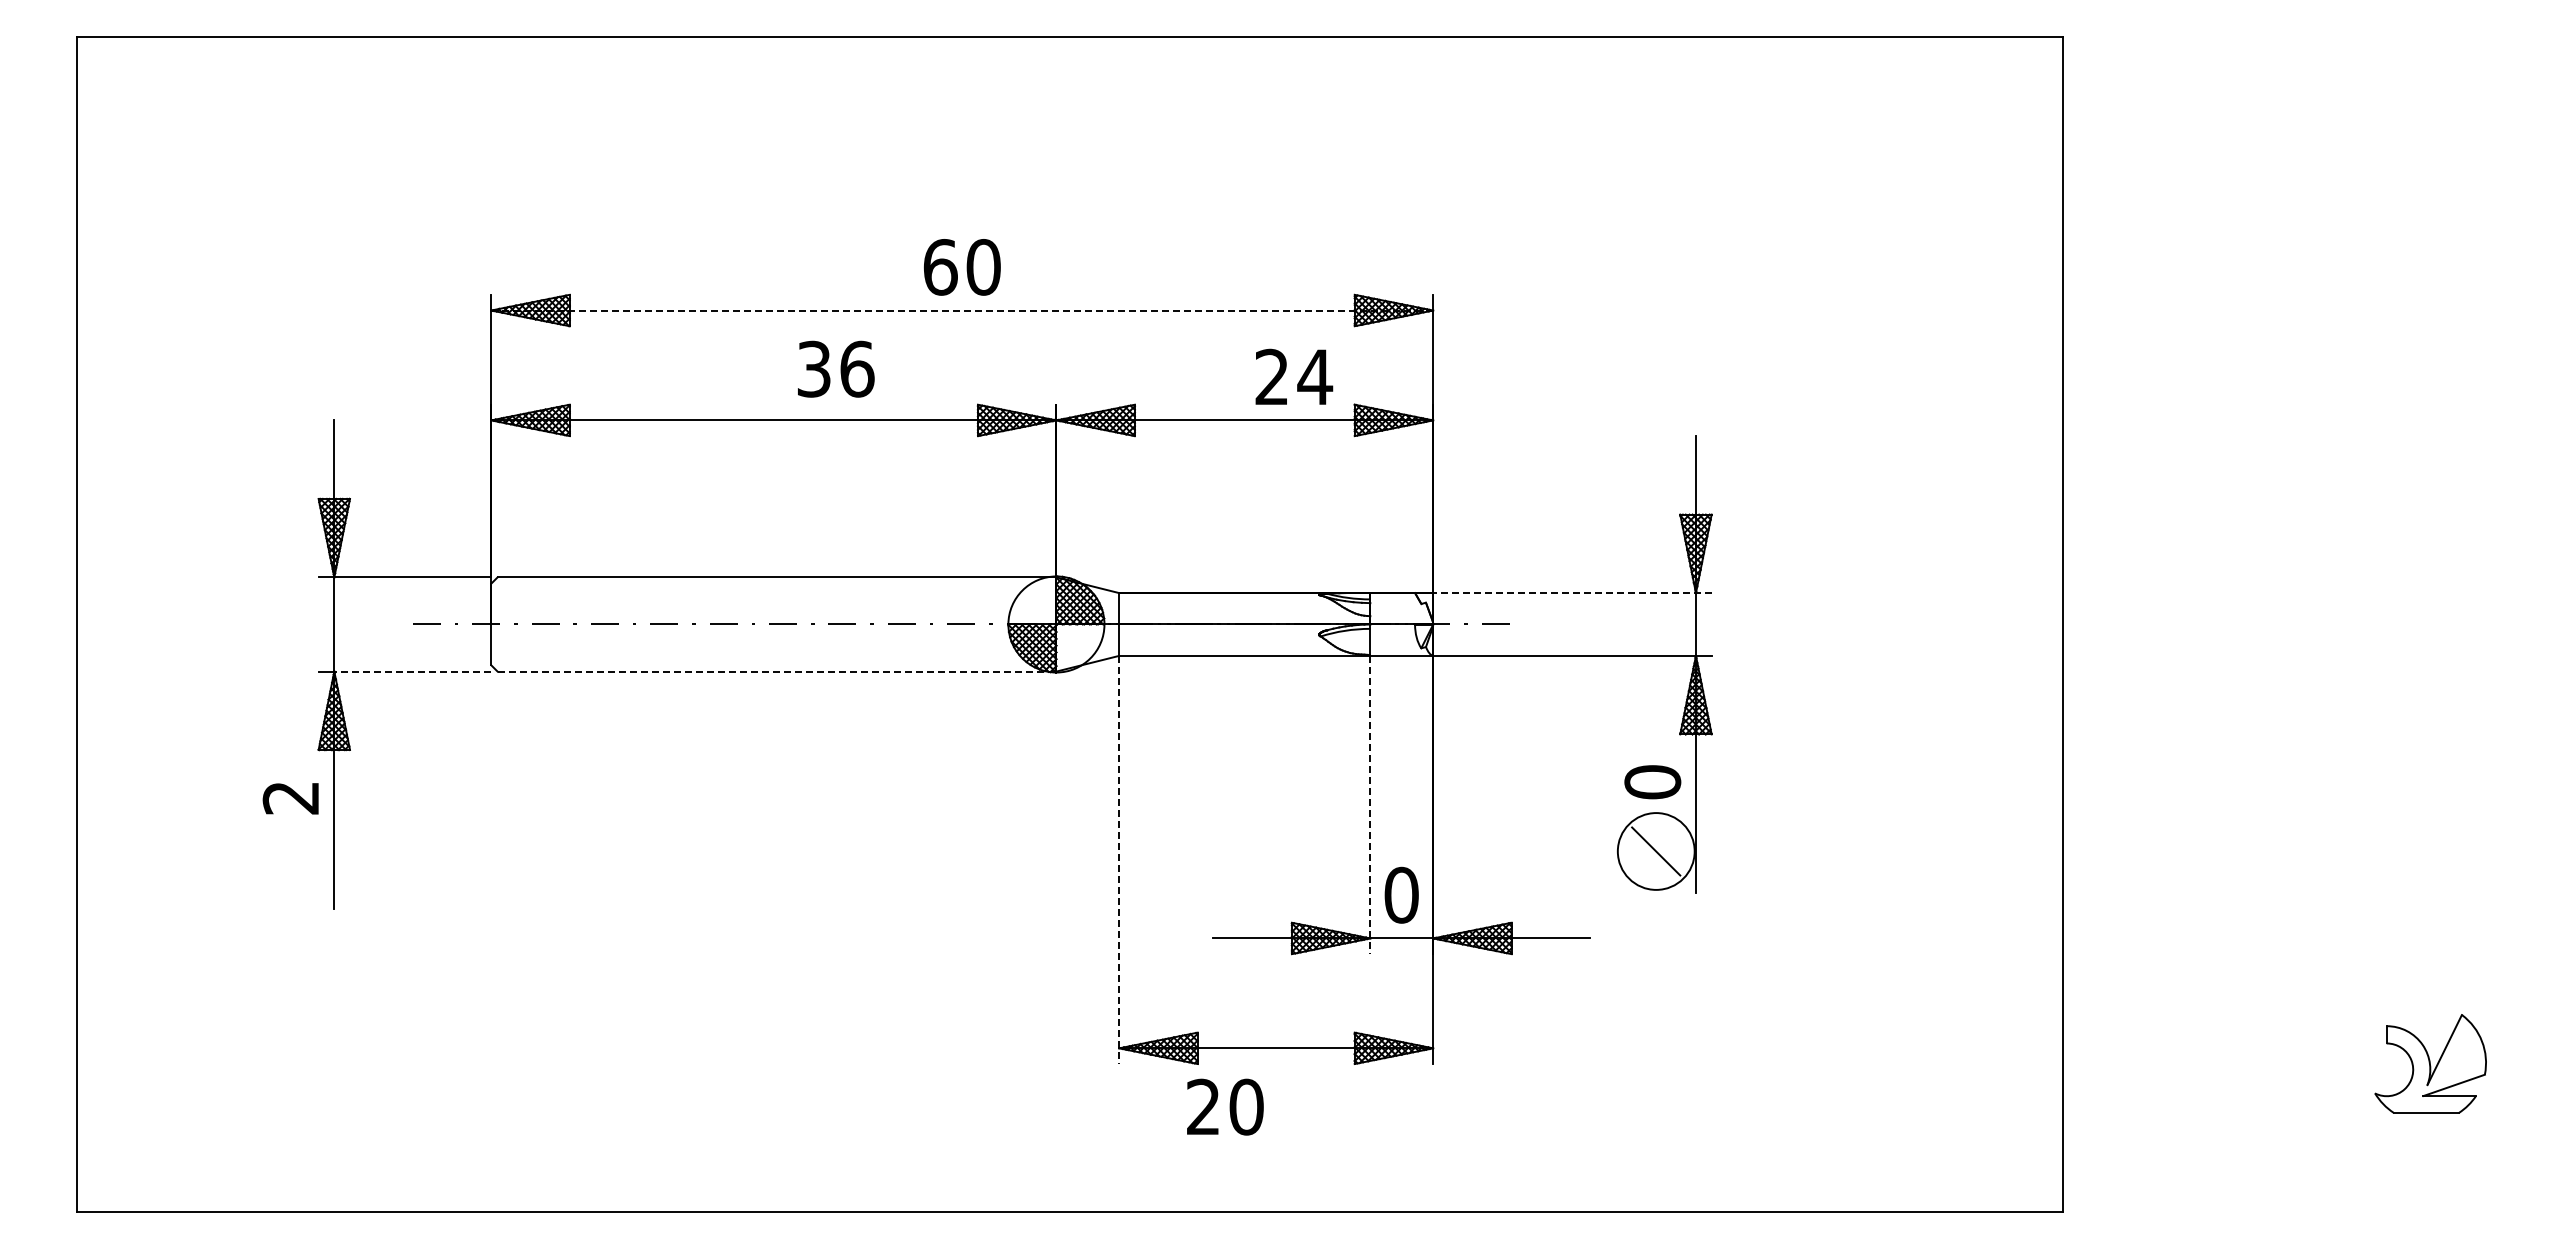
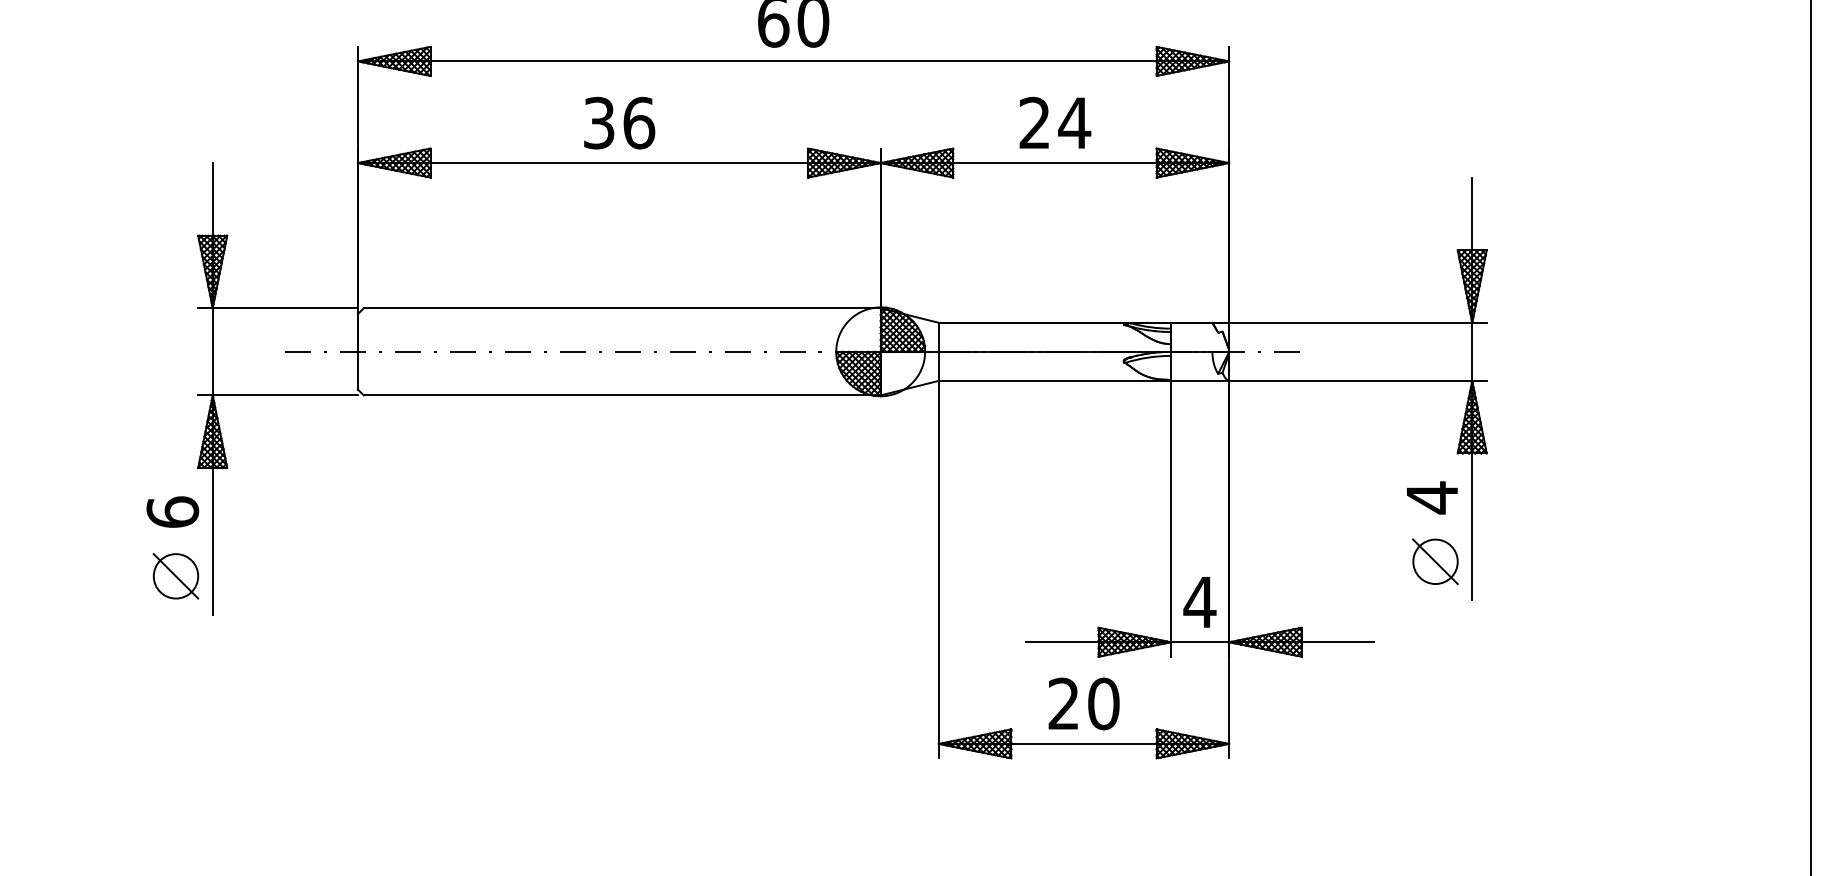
line: (962, 310) -> (793, 61), dashed -> solid
text: (836, 368) -> (619, 122), moved
text: (1294, 376) -> (1055, 122), moved
line: (1571, 593) -> (1357, 323), dashed -> solid
line: (412, 671) -> (285, 395), dashed -> solid
line: (777, 671) -> (622, 395), dashed -> solid
text: (1652, 782) -> (1432, 498), 0 -> 4
text: (290, 797) -> (172, 511), 2 -> 6
line: (1370, 805) -> (1171, 519), dashed -> solid
circle: (1656, 851) -> (1435, 561), size x0.62
line: (1119, 860) -> (939, 570), dashed -> solid
part: (294, 867) -> (175, 576), added
text: (1401, 894) -> (1199, 601), 0 -> 4
text: (1225, 1106) -> (1084, 703), moved

